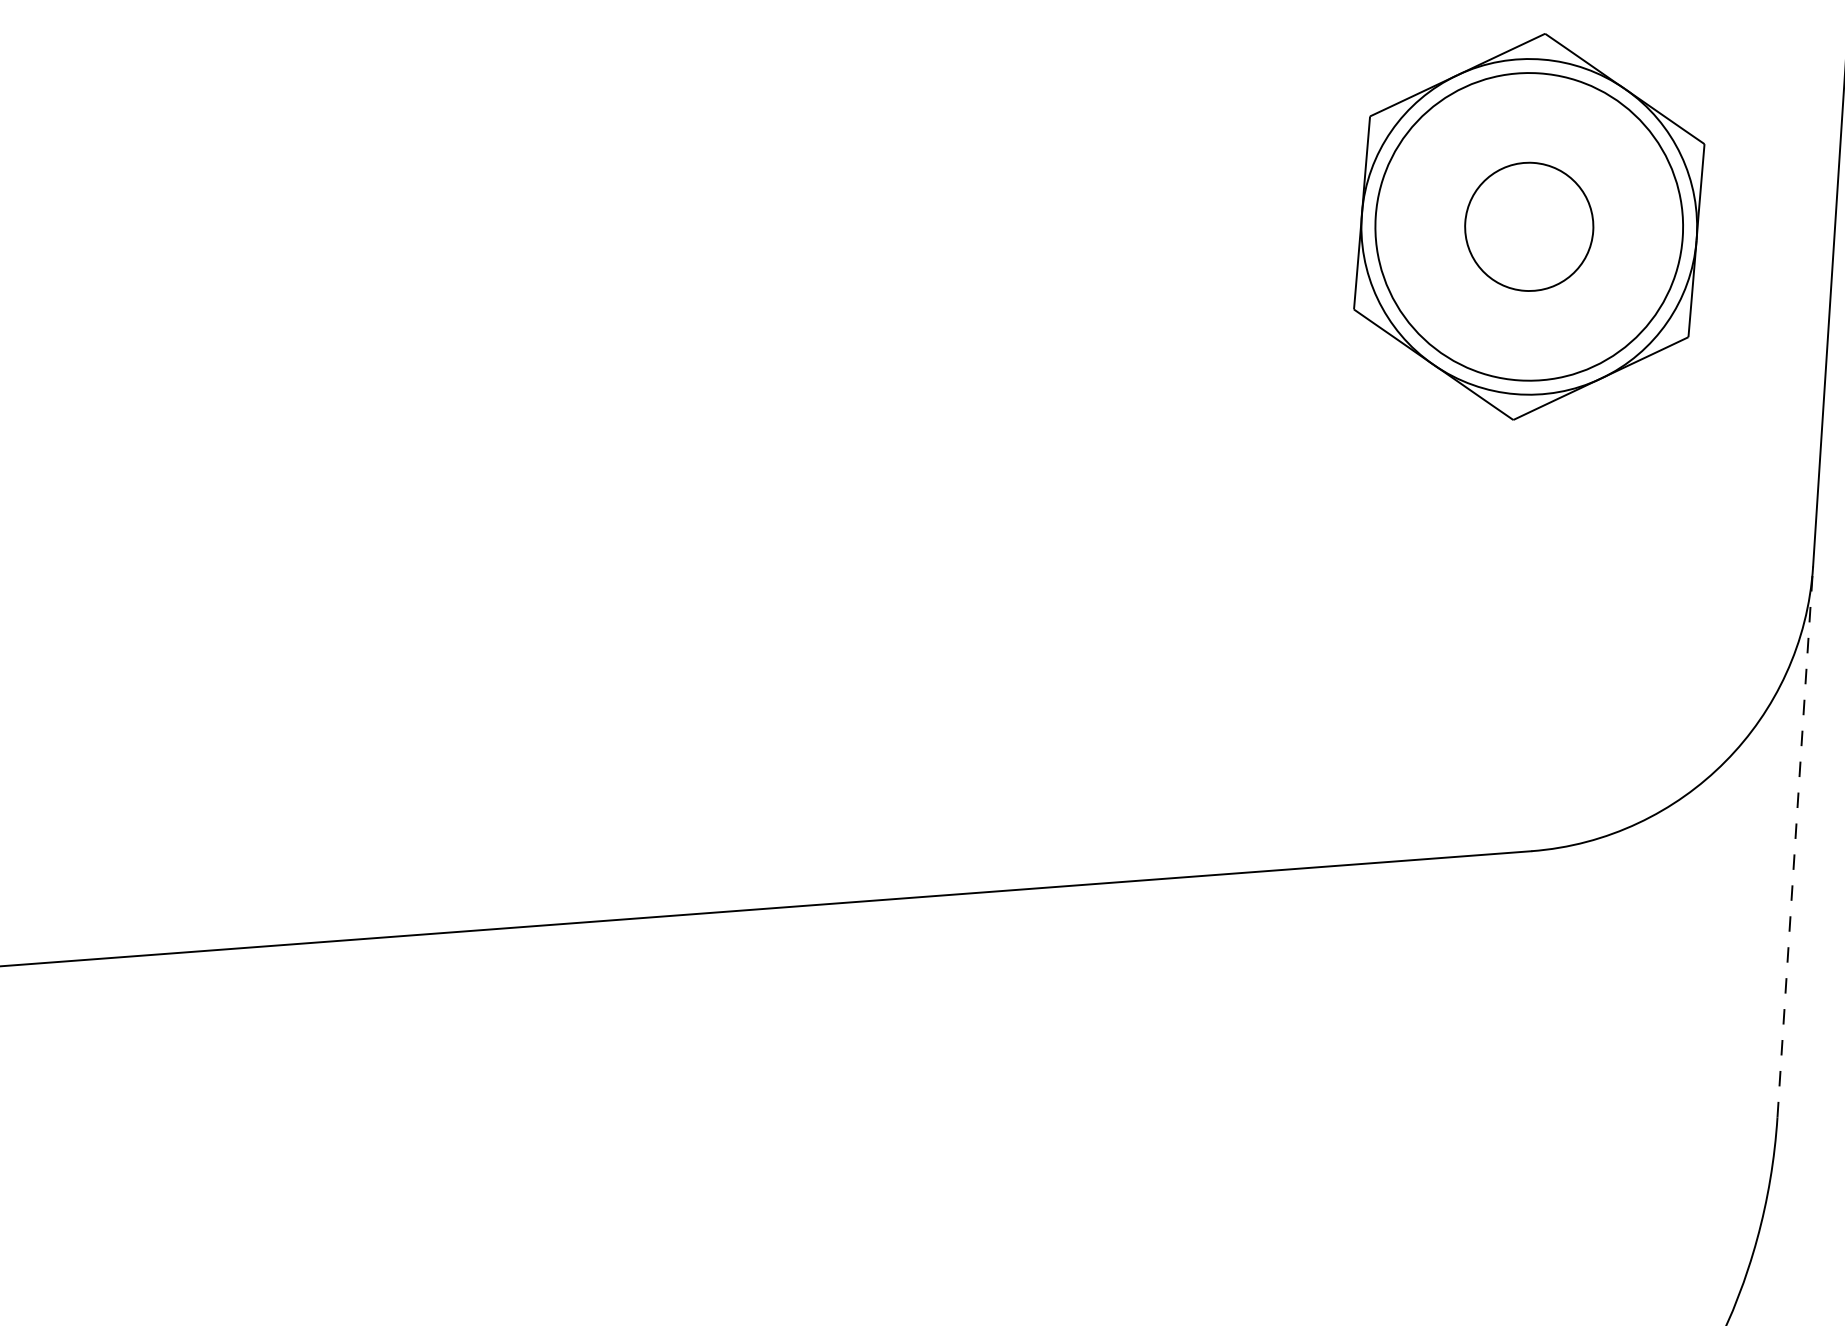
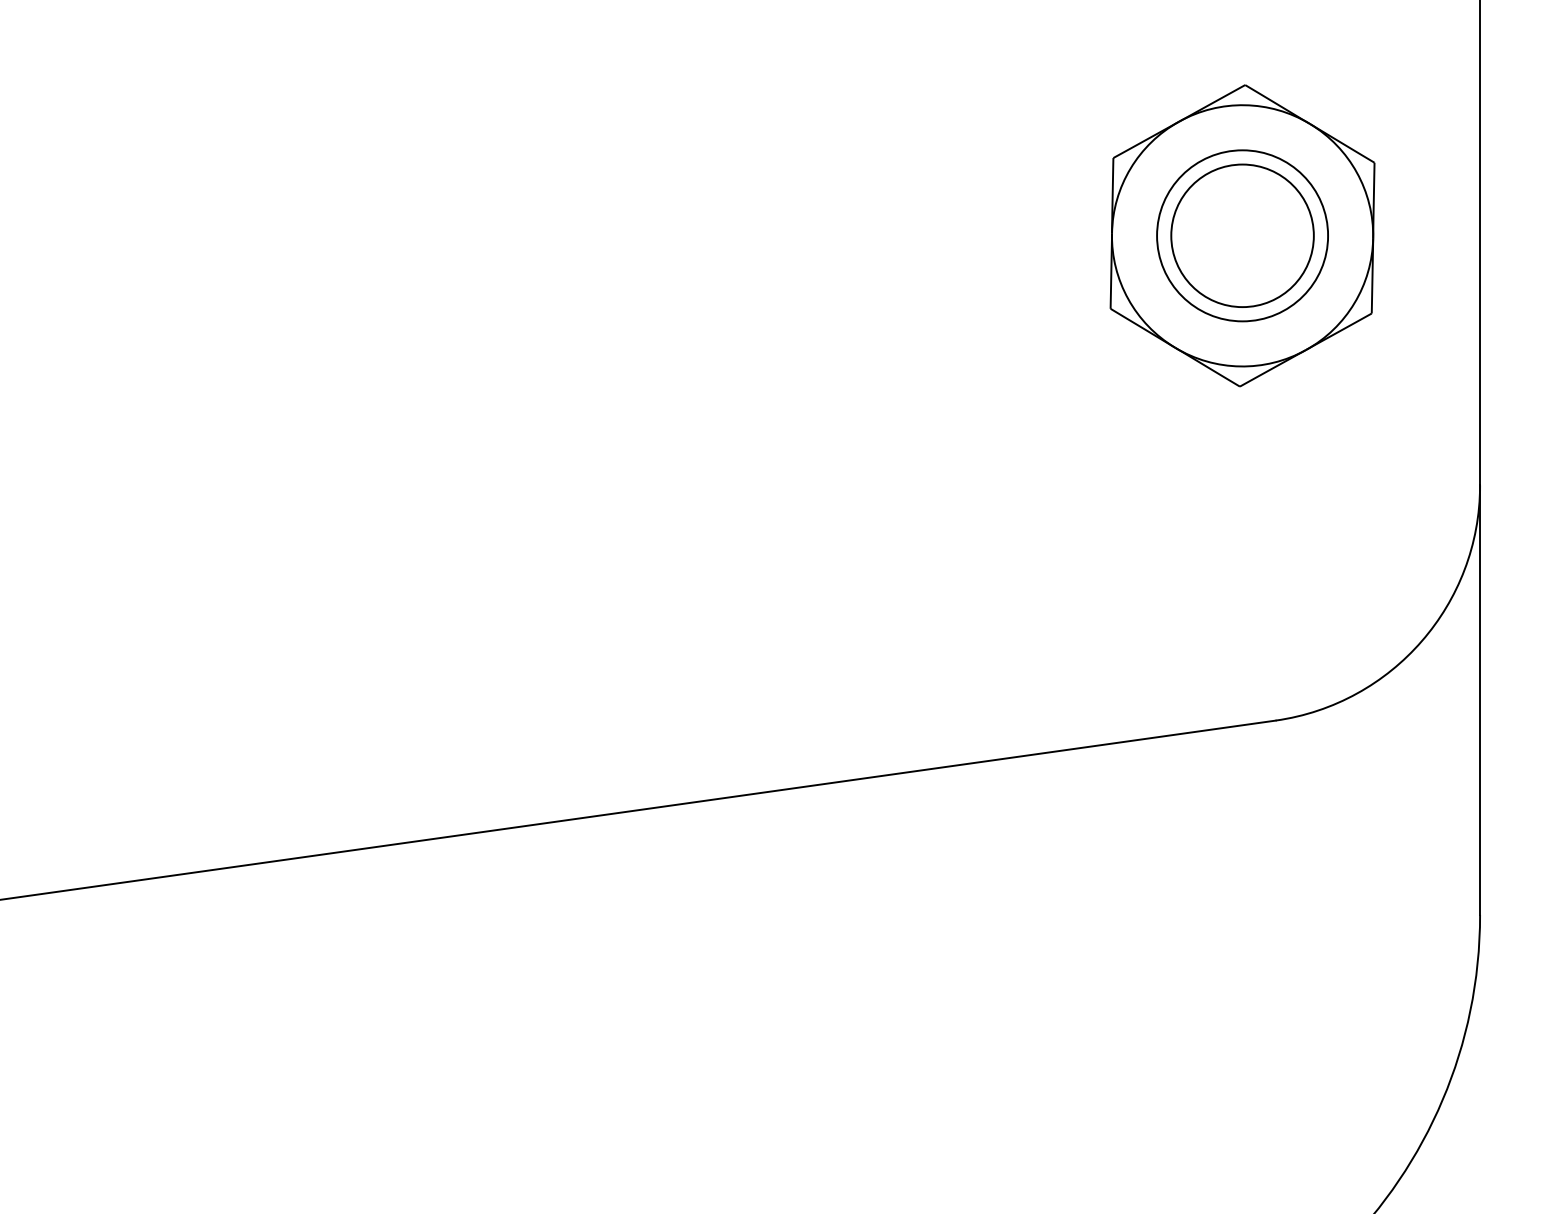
circle: (1529, 226) -> (1242, 235), size x0.71
circle: (1529, 226) -> (1242, 235), size x1.43
line: (1795, 842) -> (1480, 700), dashed -> solid

